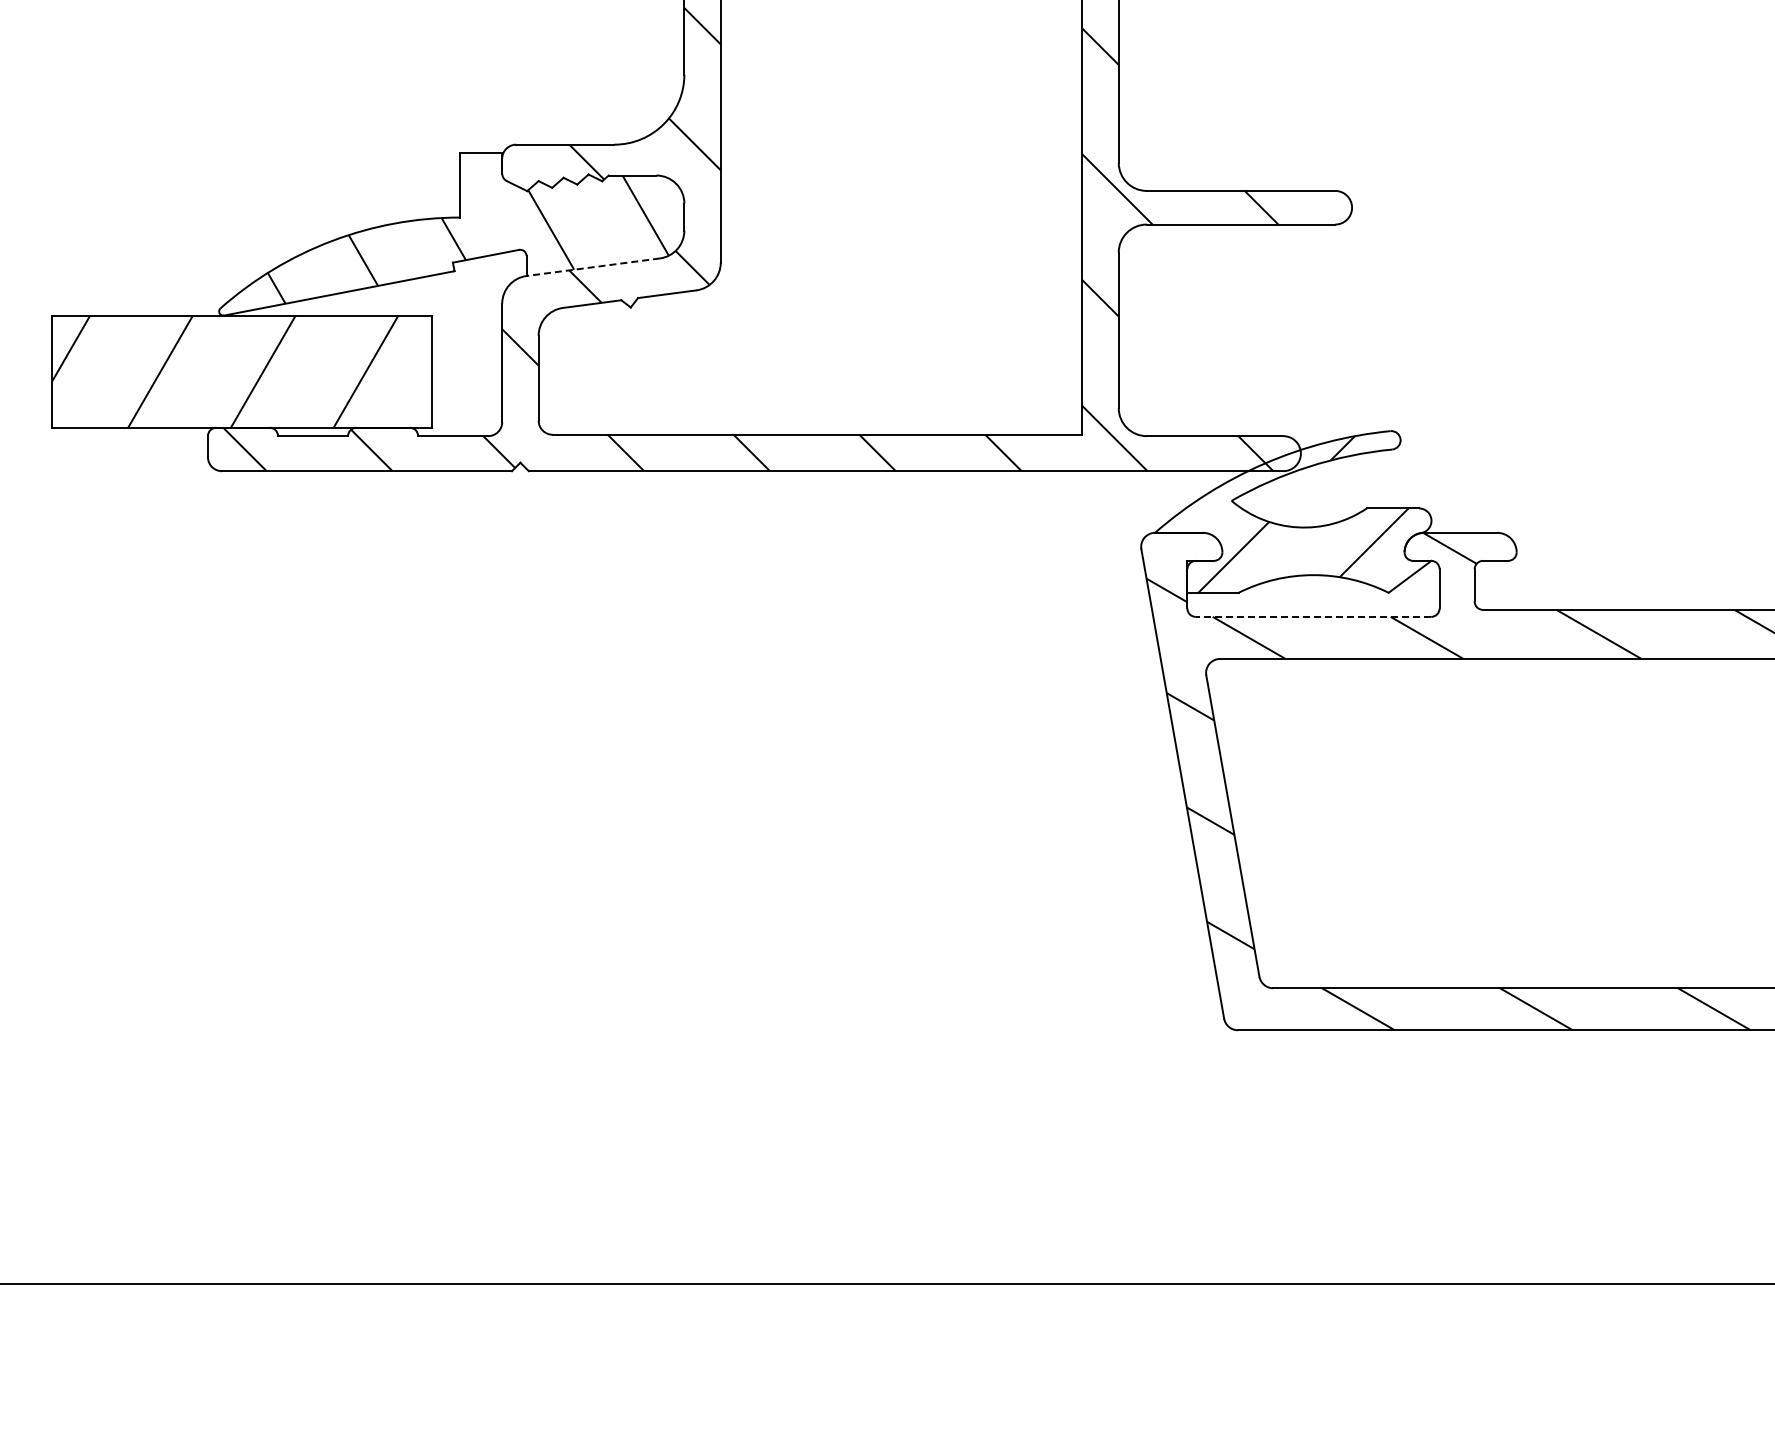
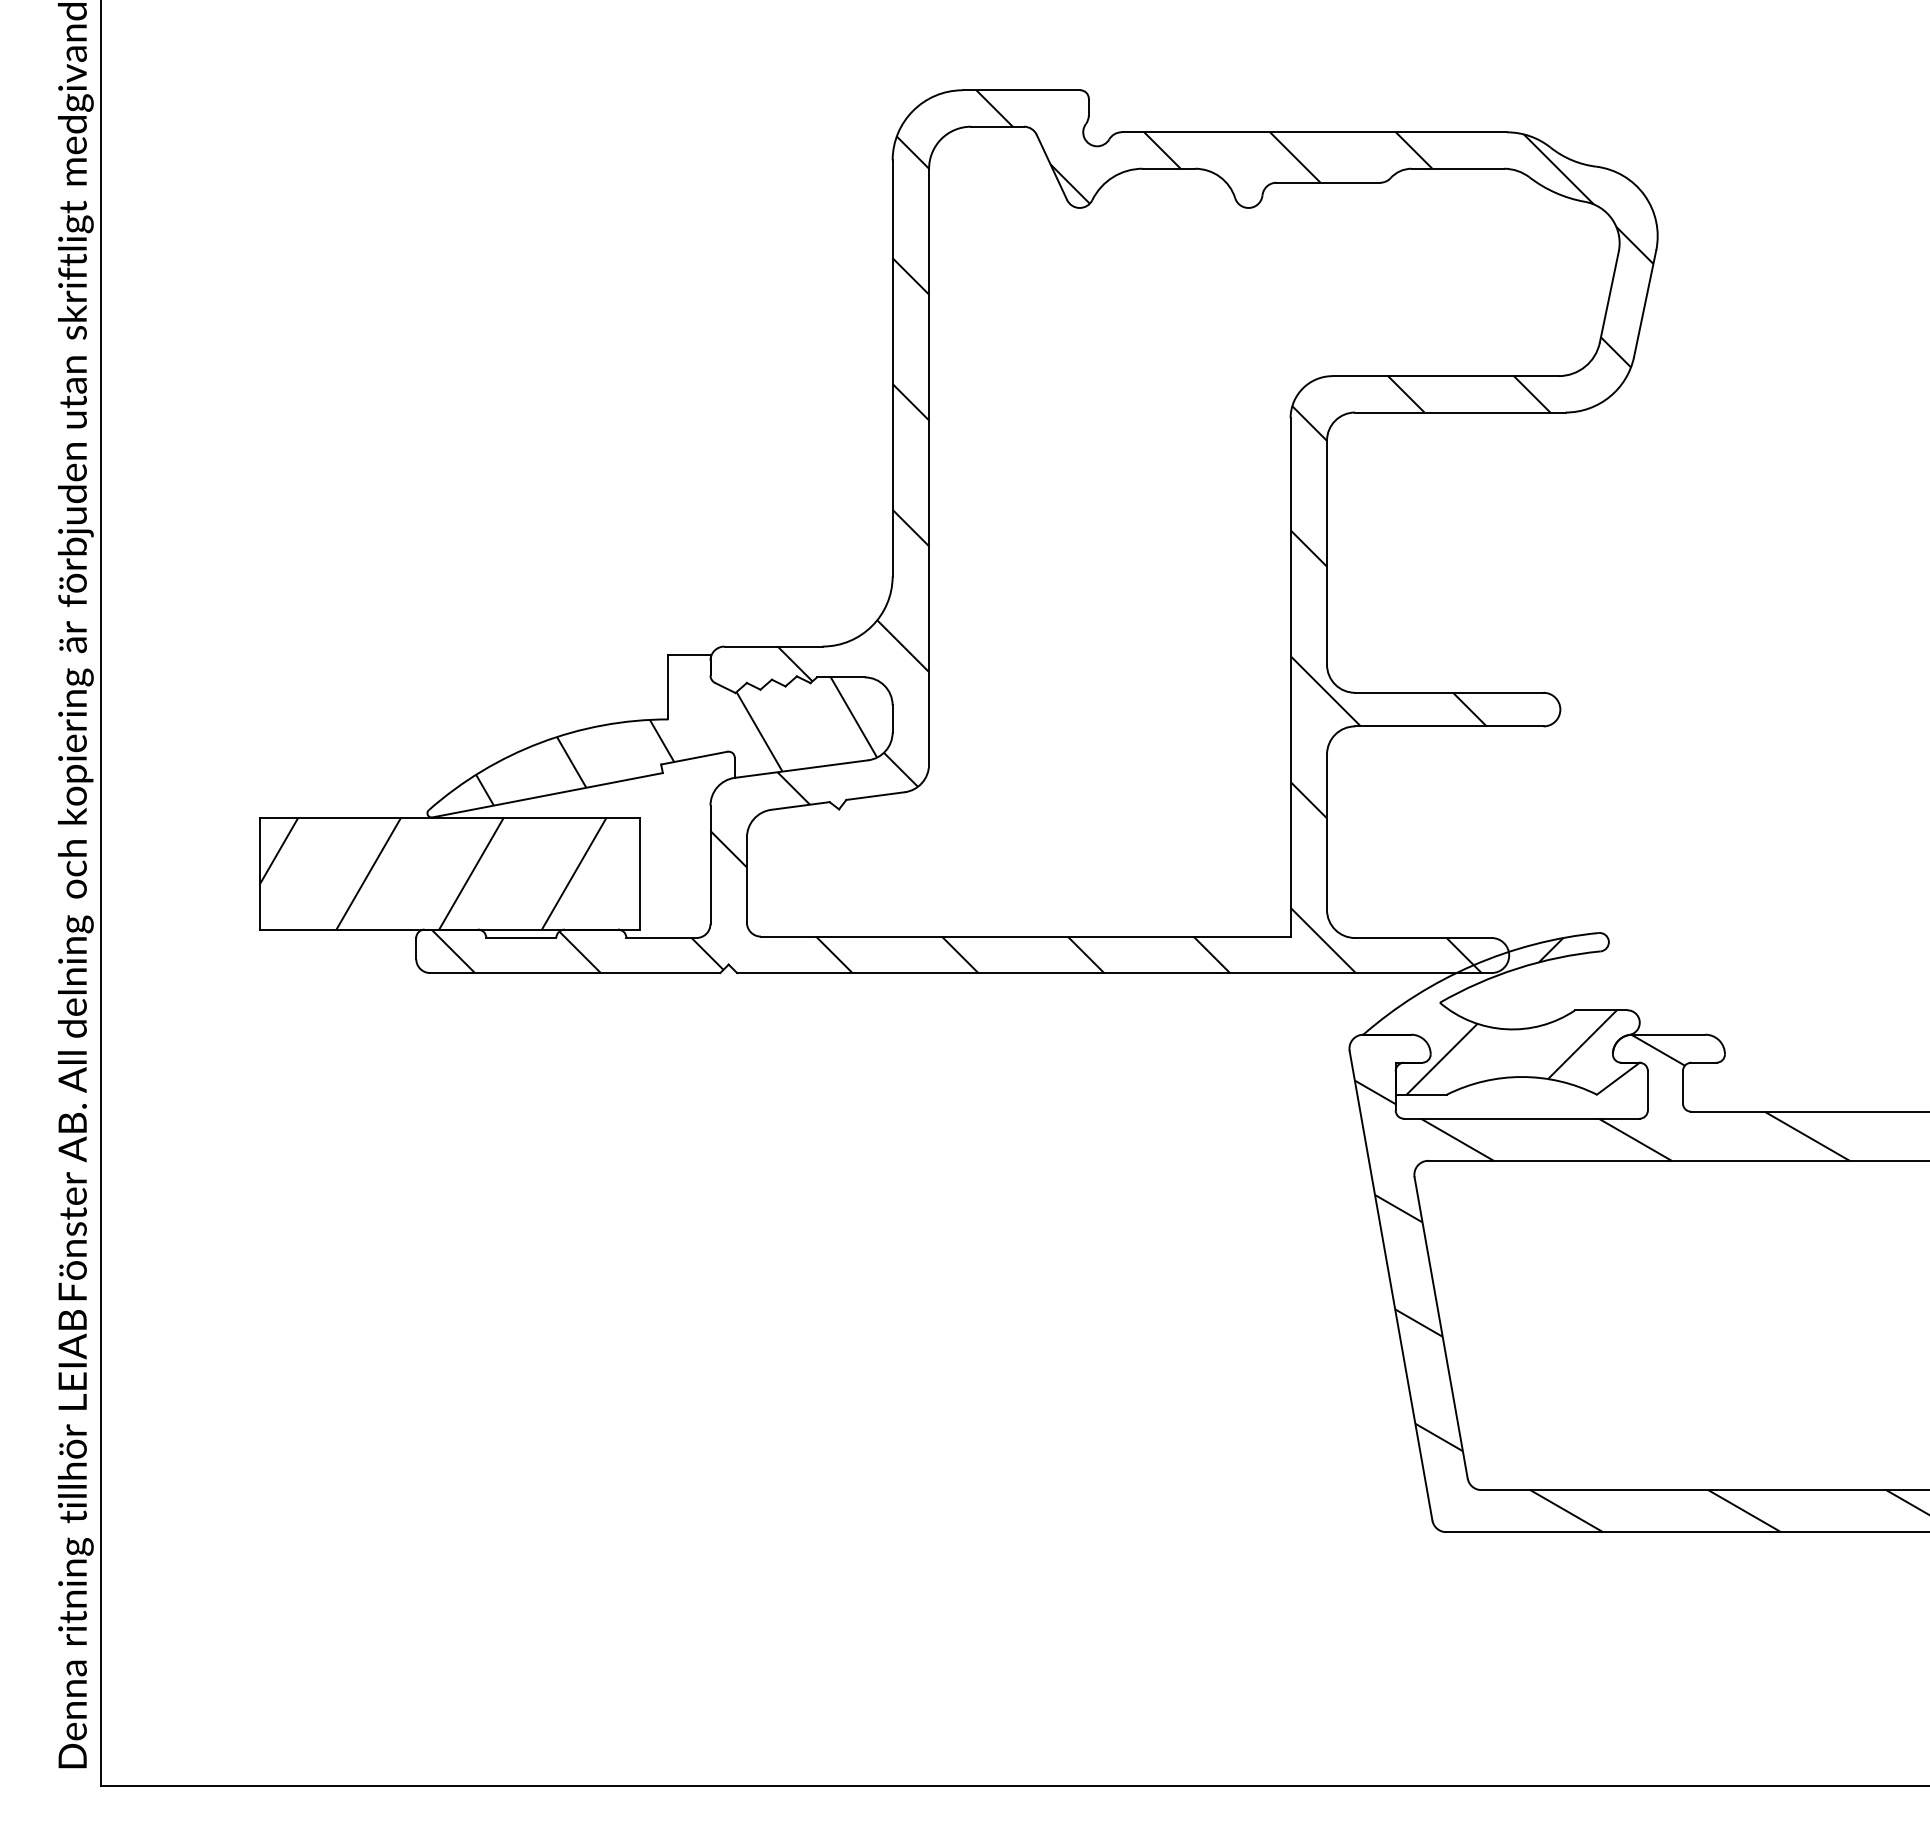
line: (593, 267) -> (801, 769), dashed -> solid
line: (1313, 616) -> (1521, 1118), dashed -> solid

